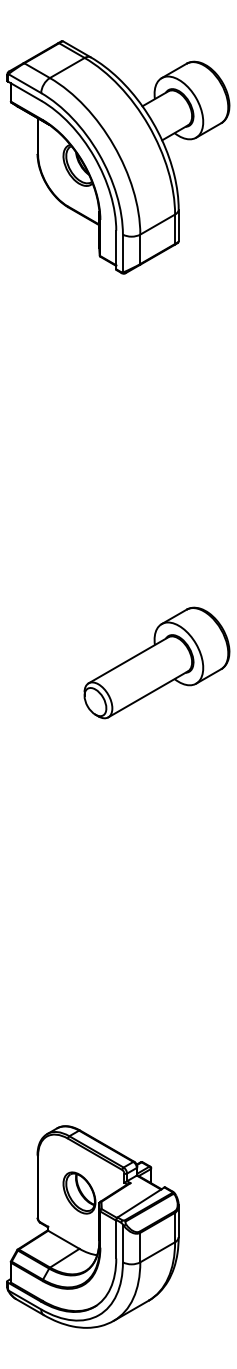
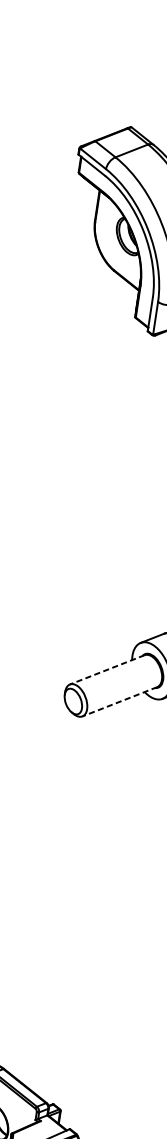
line: (128, 660) -> (107, 669), solid -> dashed
line: (147, 694) -> (119, 701), solid -> dashed

